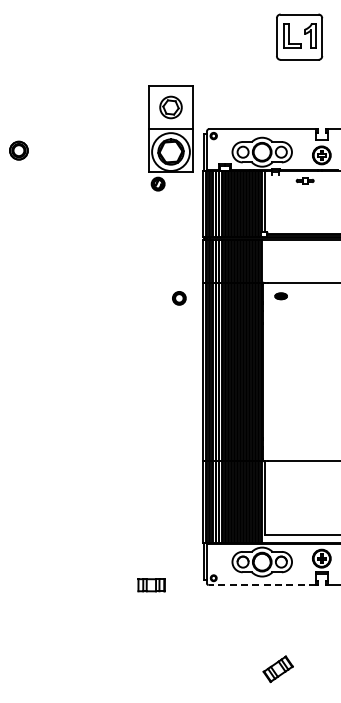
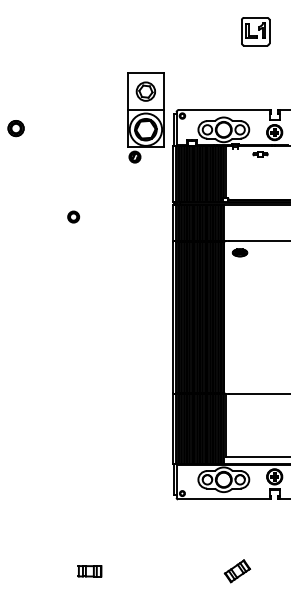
part: (299, 37) -> (255, 31), size x0.71
part: (280, 296) -> (239, 253), size x1.43
part: (179, 298) -> (73, 217), moved
part: (151, 585) -> (90, 571), moved
line: (262, 585) -> (224, 499), dashed -> solid

